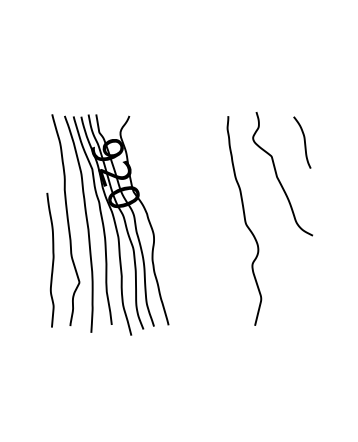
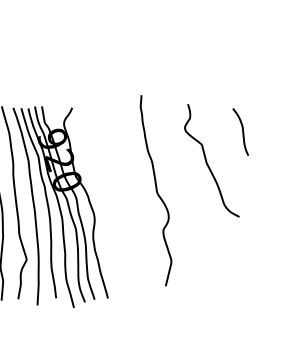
curve: (304, 142) -> (242, 131), moved
curve: (244, 220) -> (156, 190), moved

